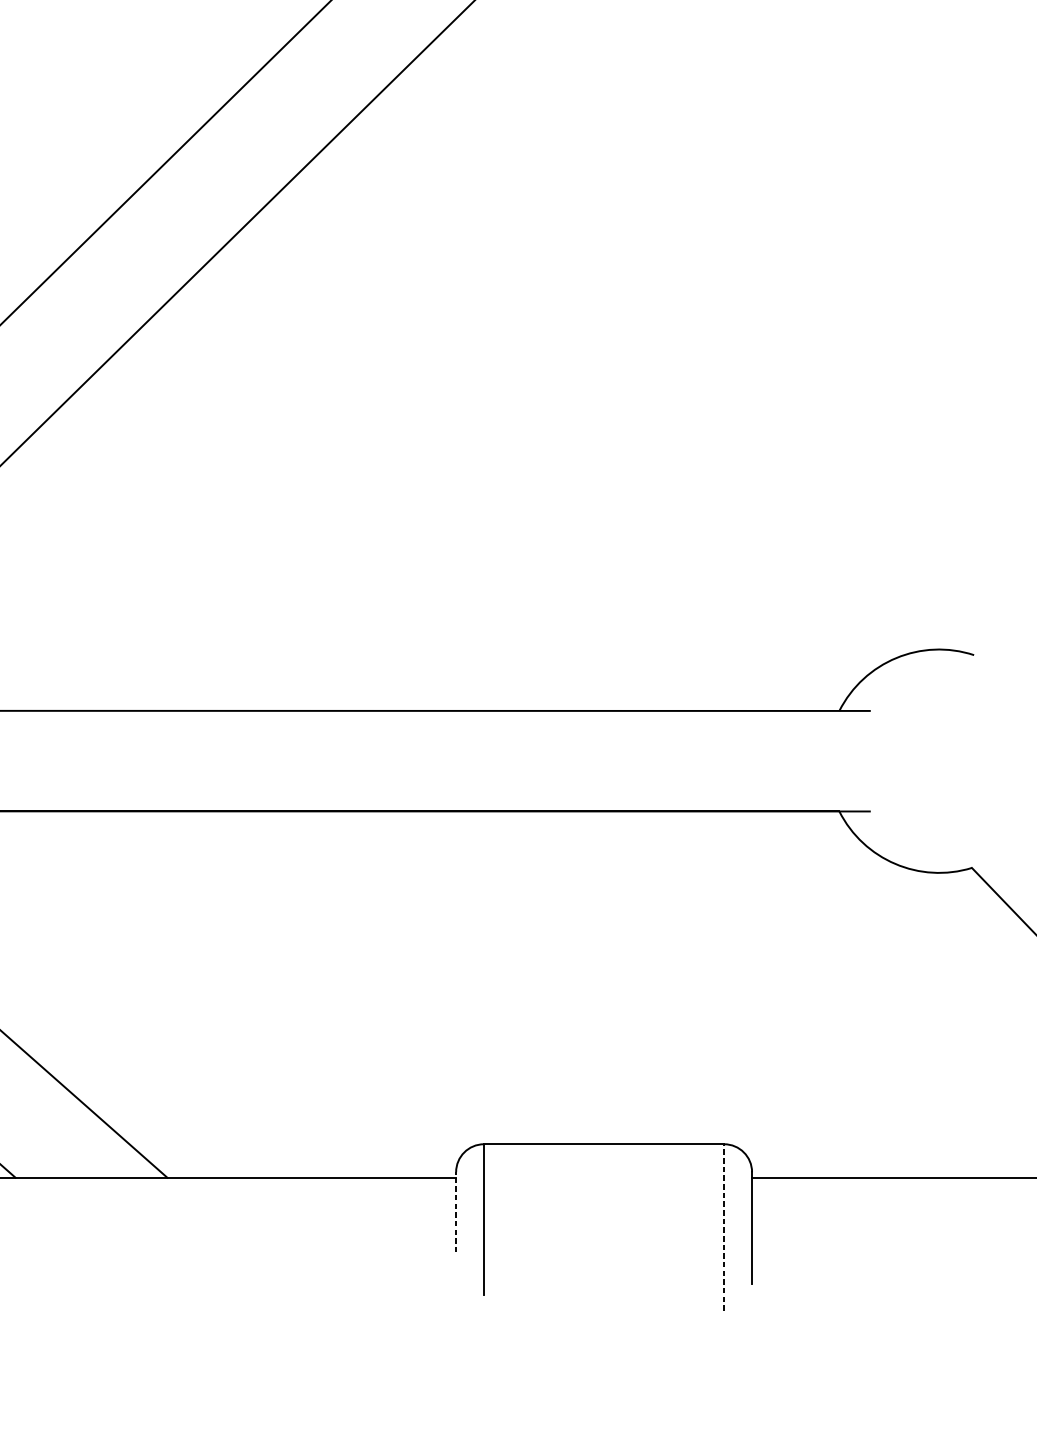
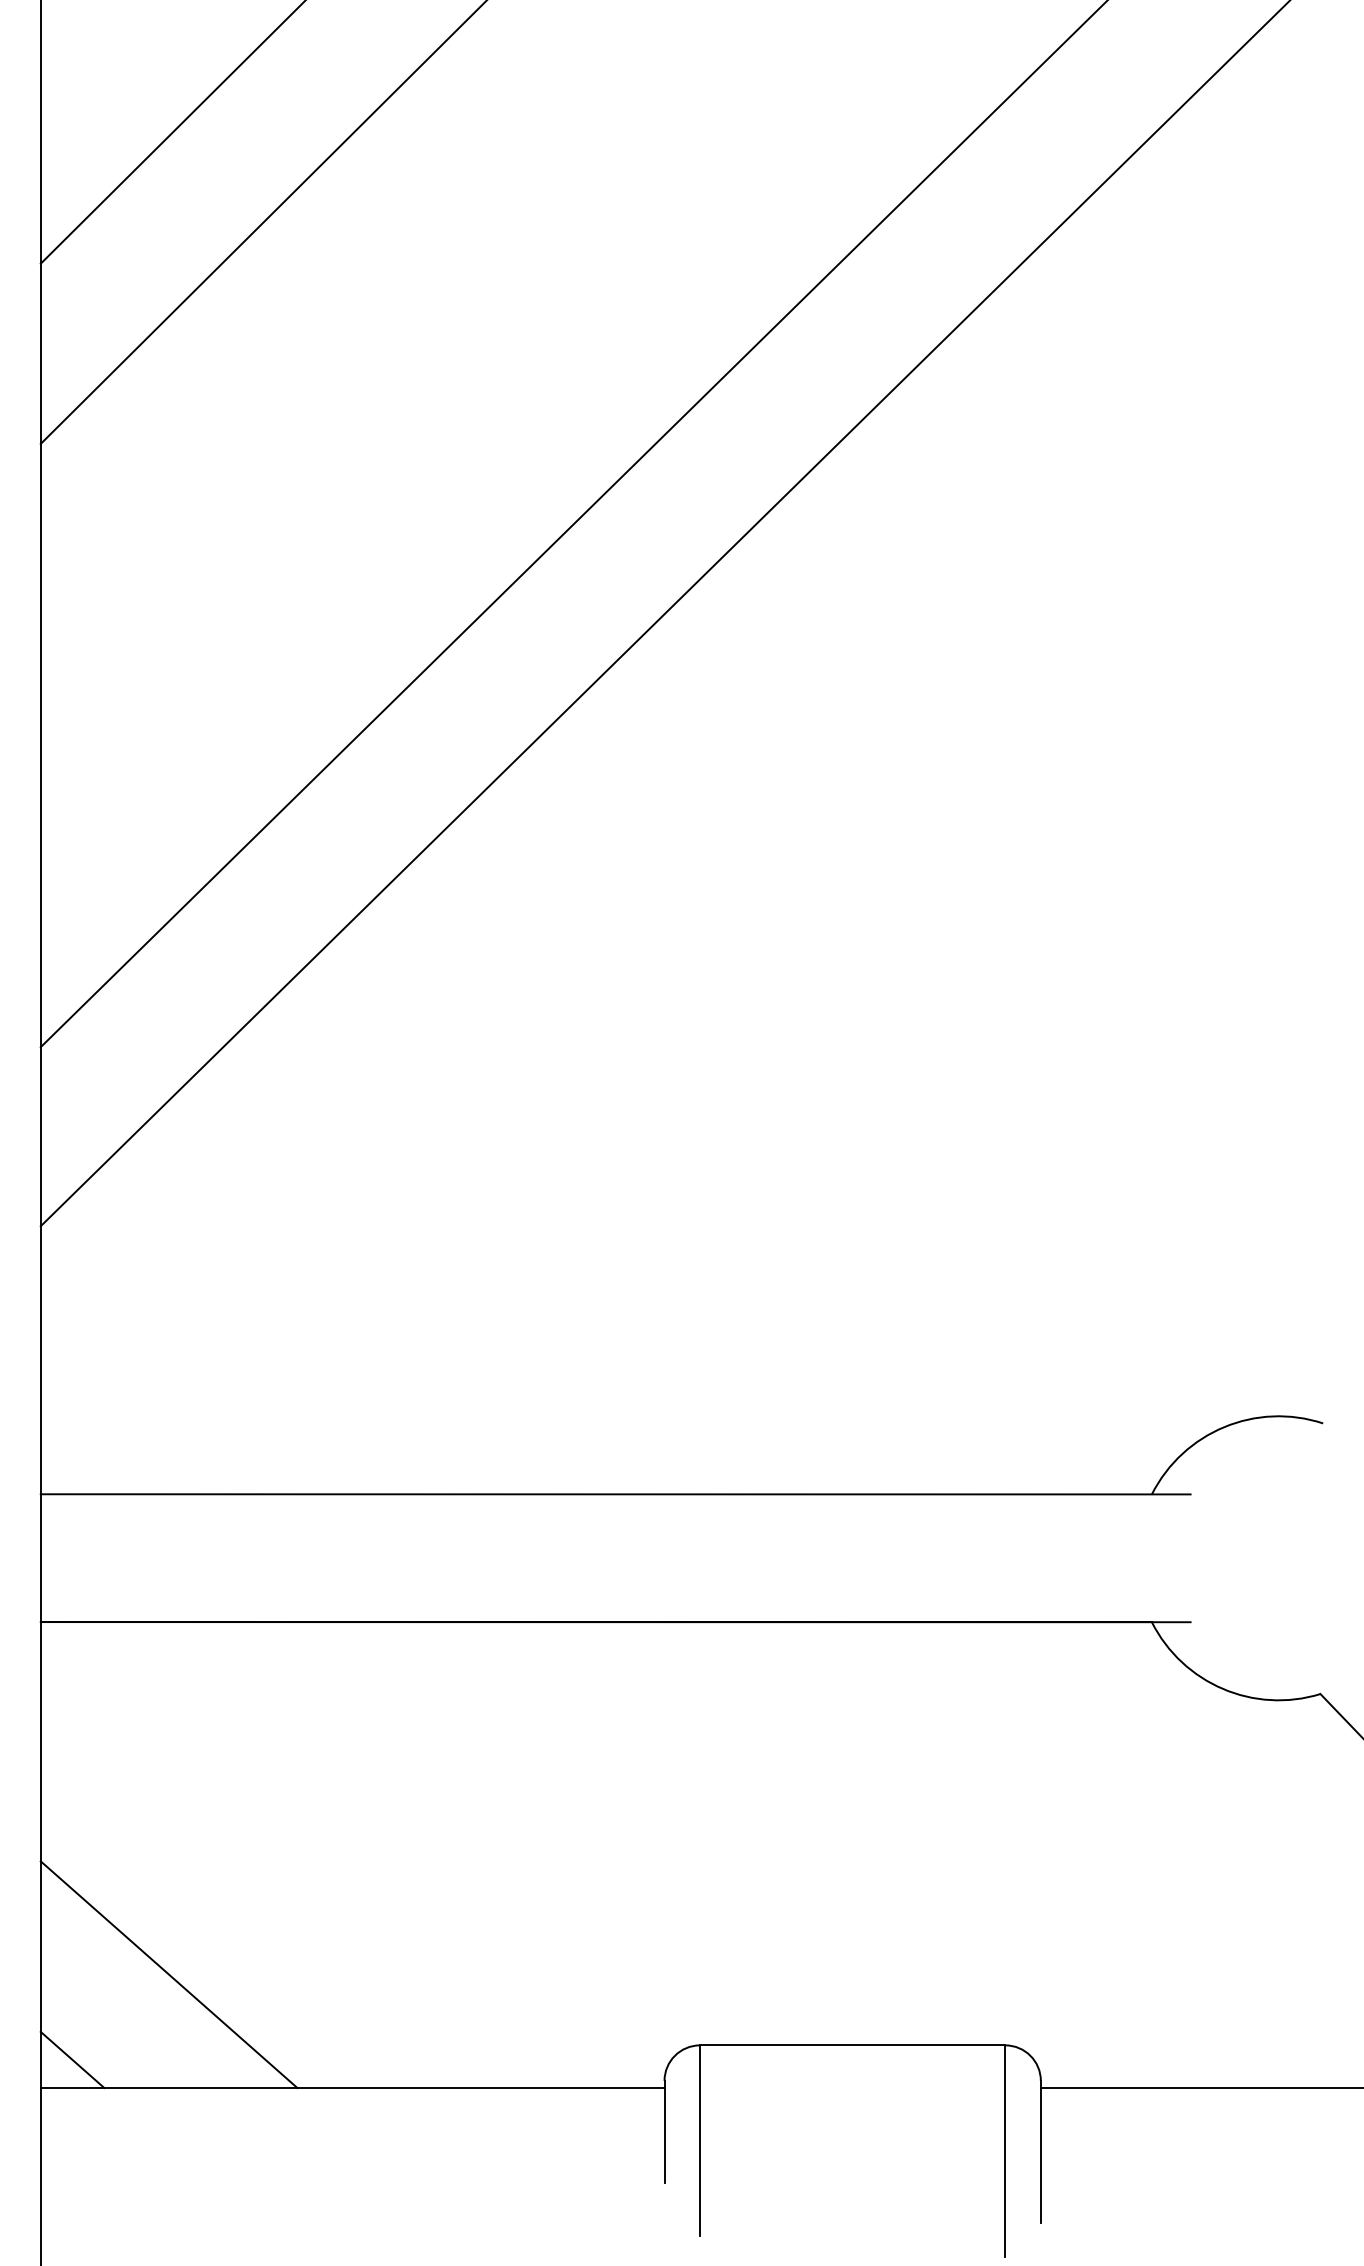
line: (456, 1211) -> (664, 2131), dashed -> solid
line: (724, 1227) -> (1005, 2151), dashed -> solid

